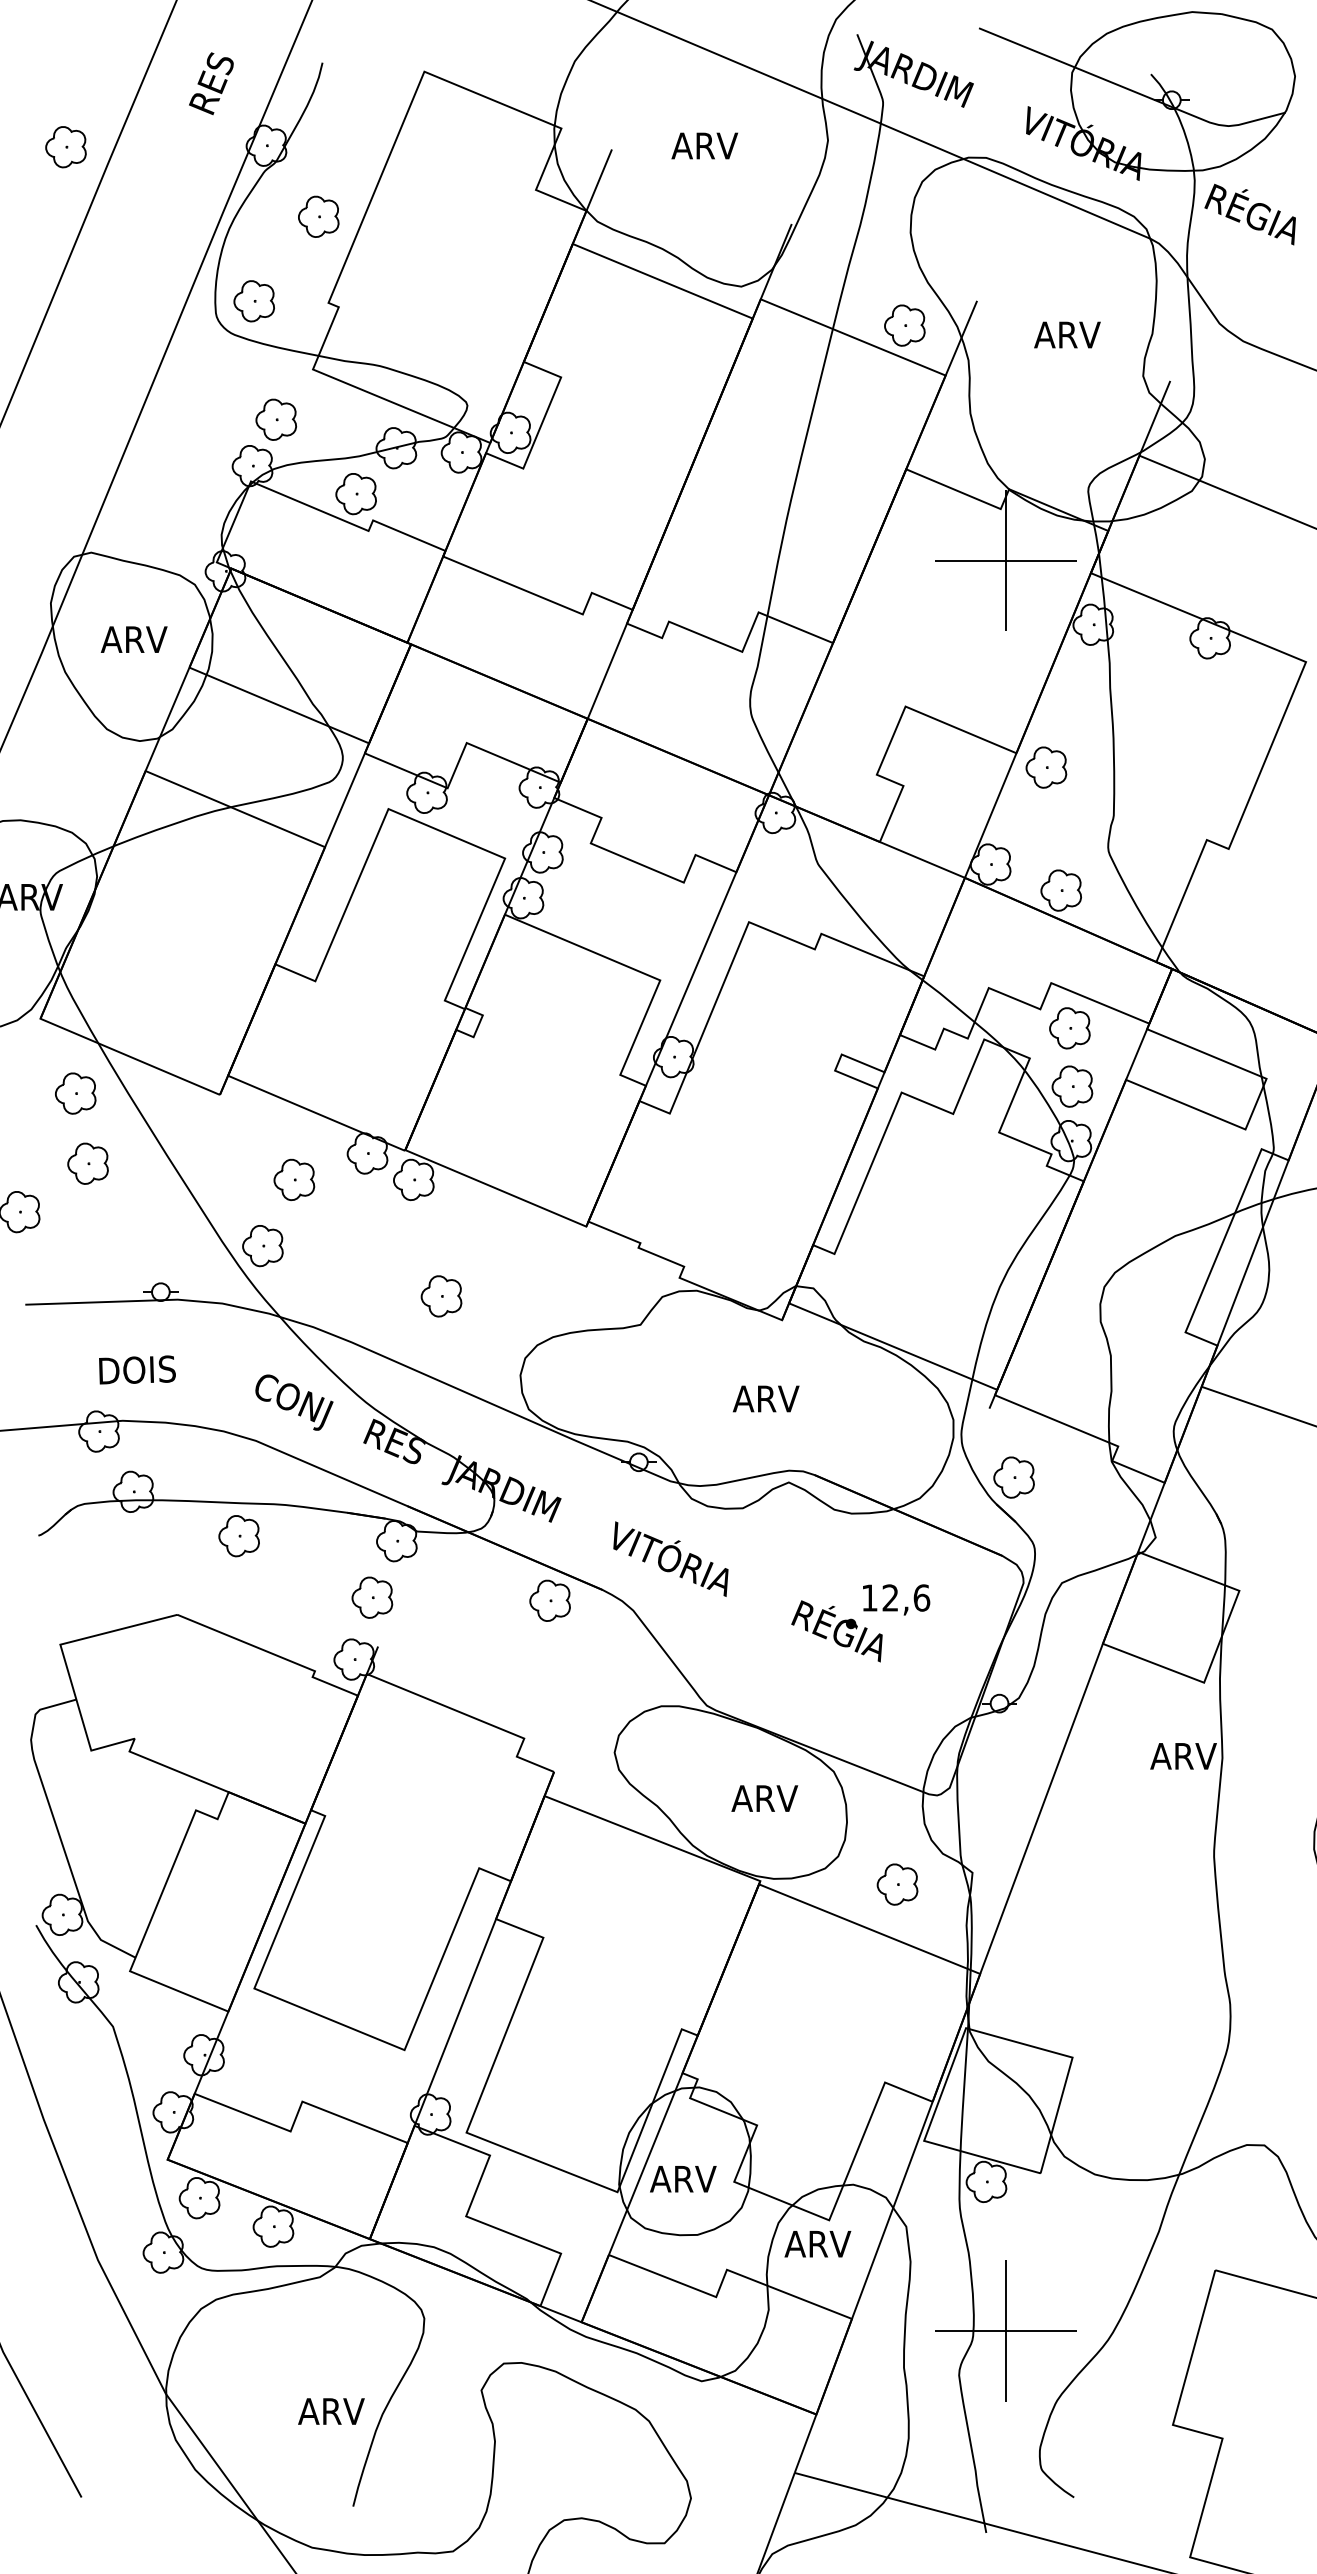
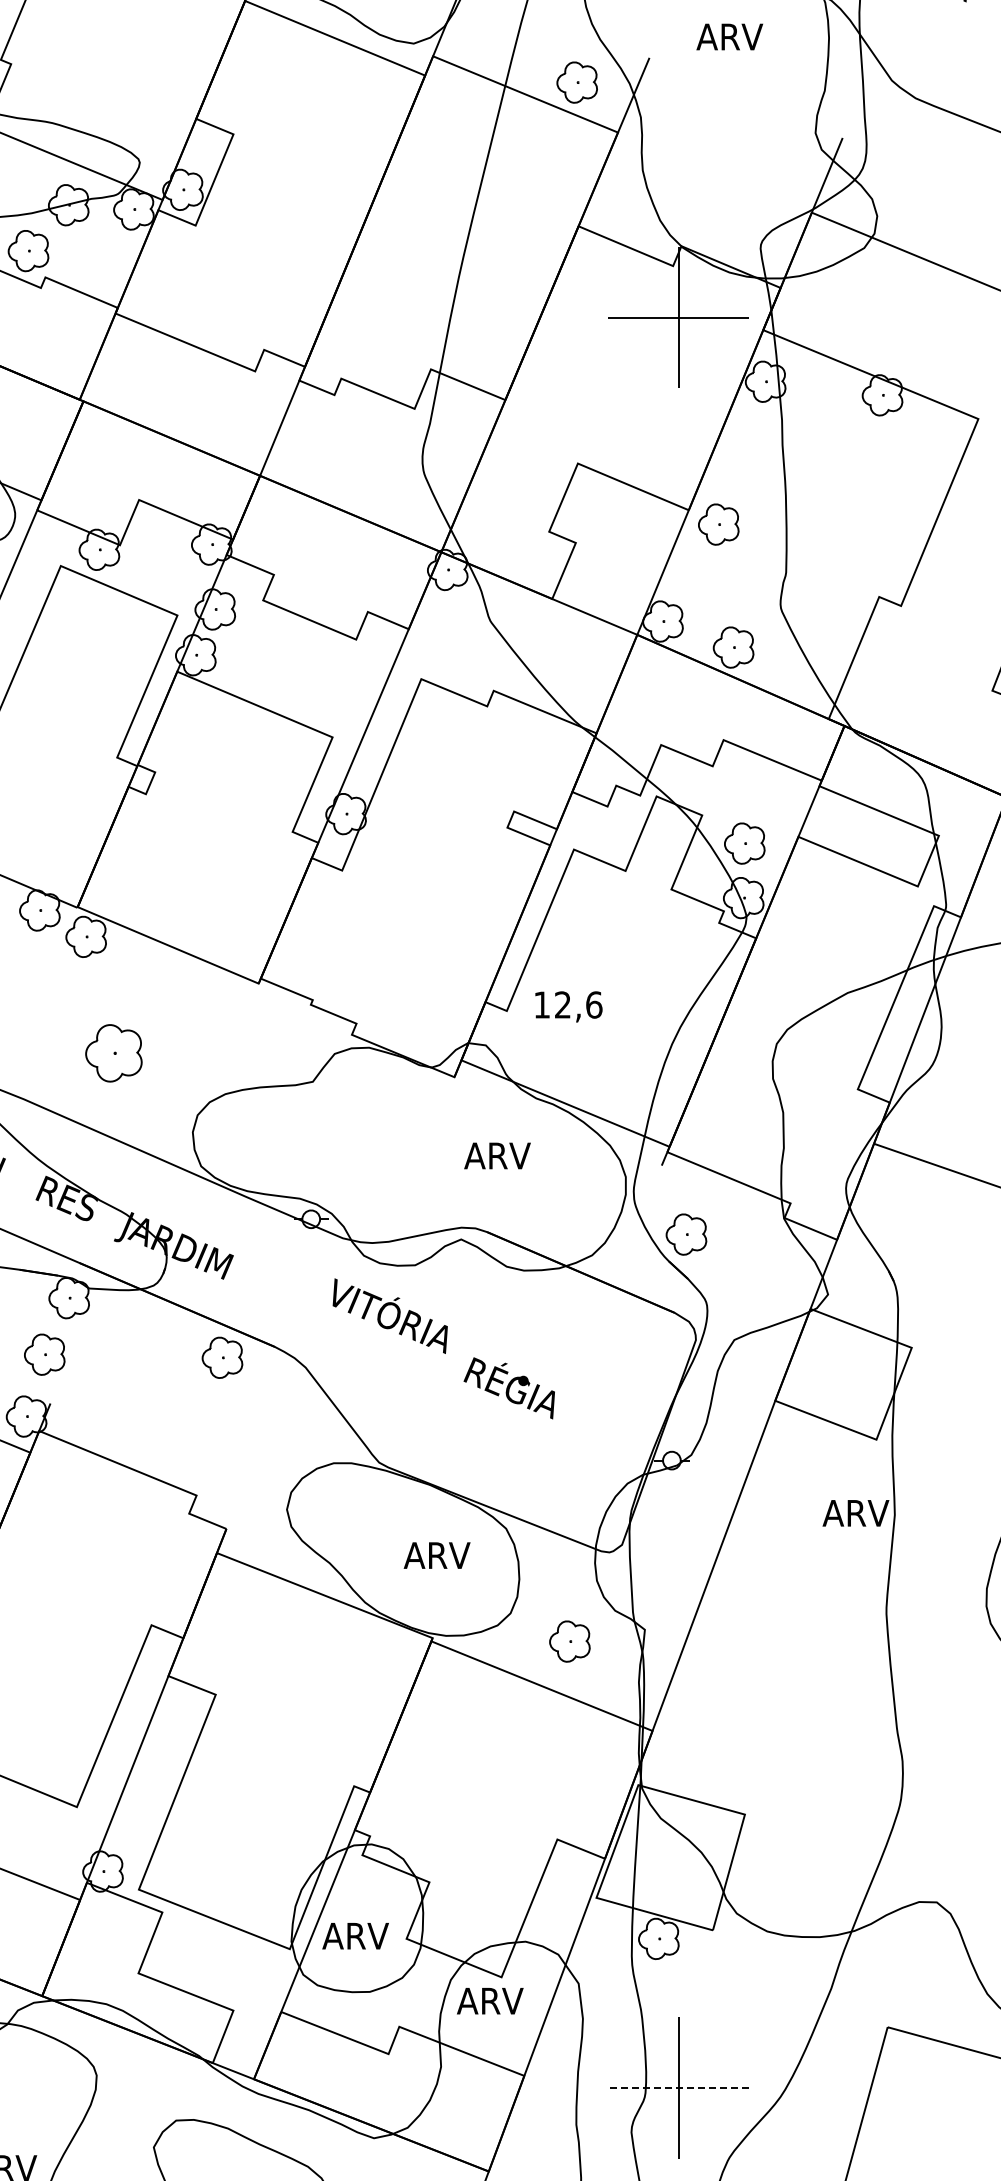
text: (1067, 334) -> (729, 36), moved
part: (1069, 1028) -> (741, 785), removed
part: (441, 1296) -> (113, 1053), size x1.4
text: (766, 1398) -> (497, 1155), moved
text: (670, 1558) -> (389, 1315), moved
text: (896, 1599) -> (568, 1006), moved
line: (1006, 2330) -> (678, 2087), solid -> dashed

